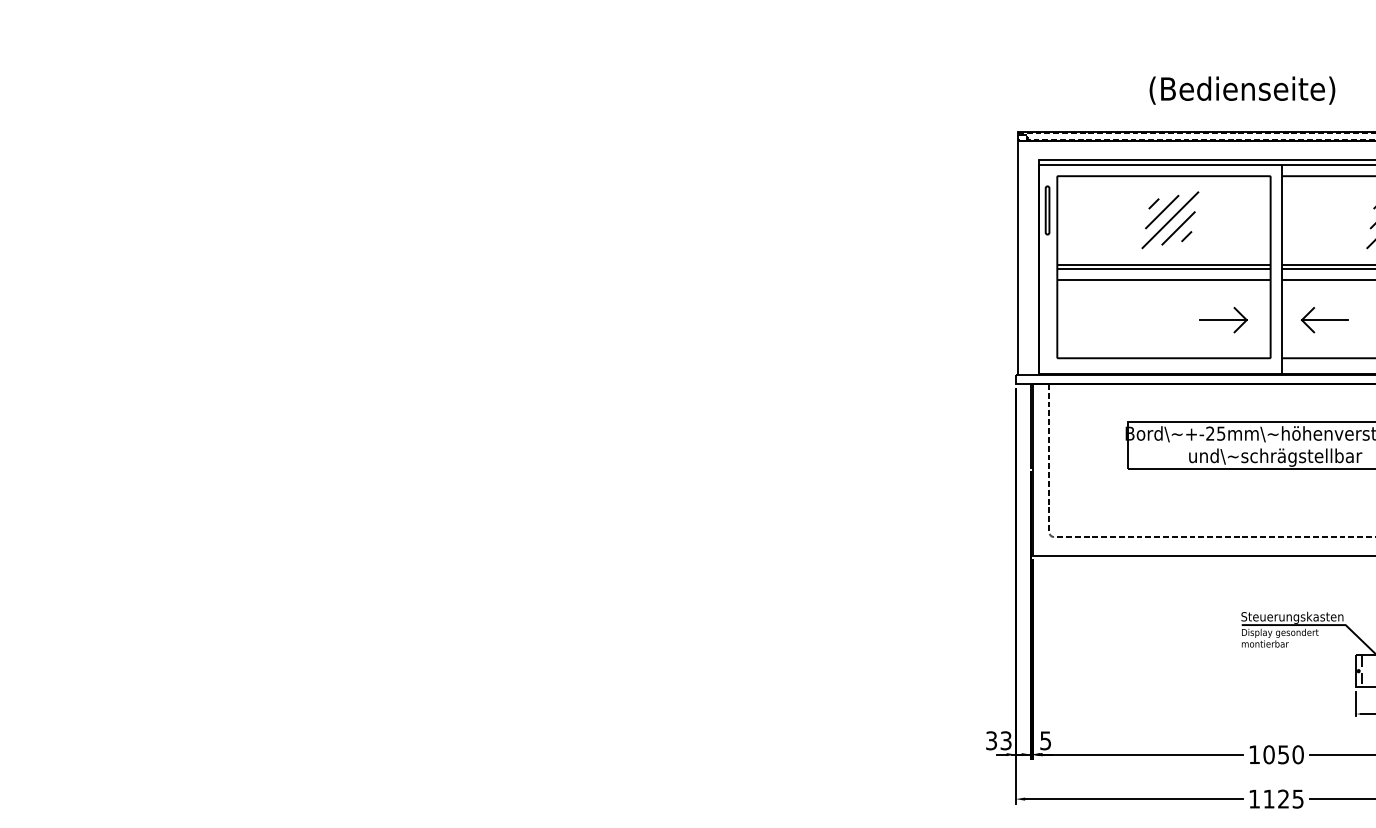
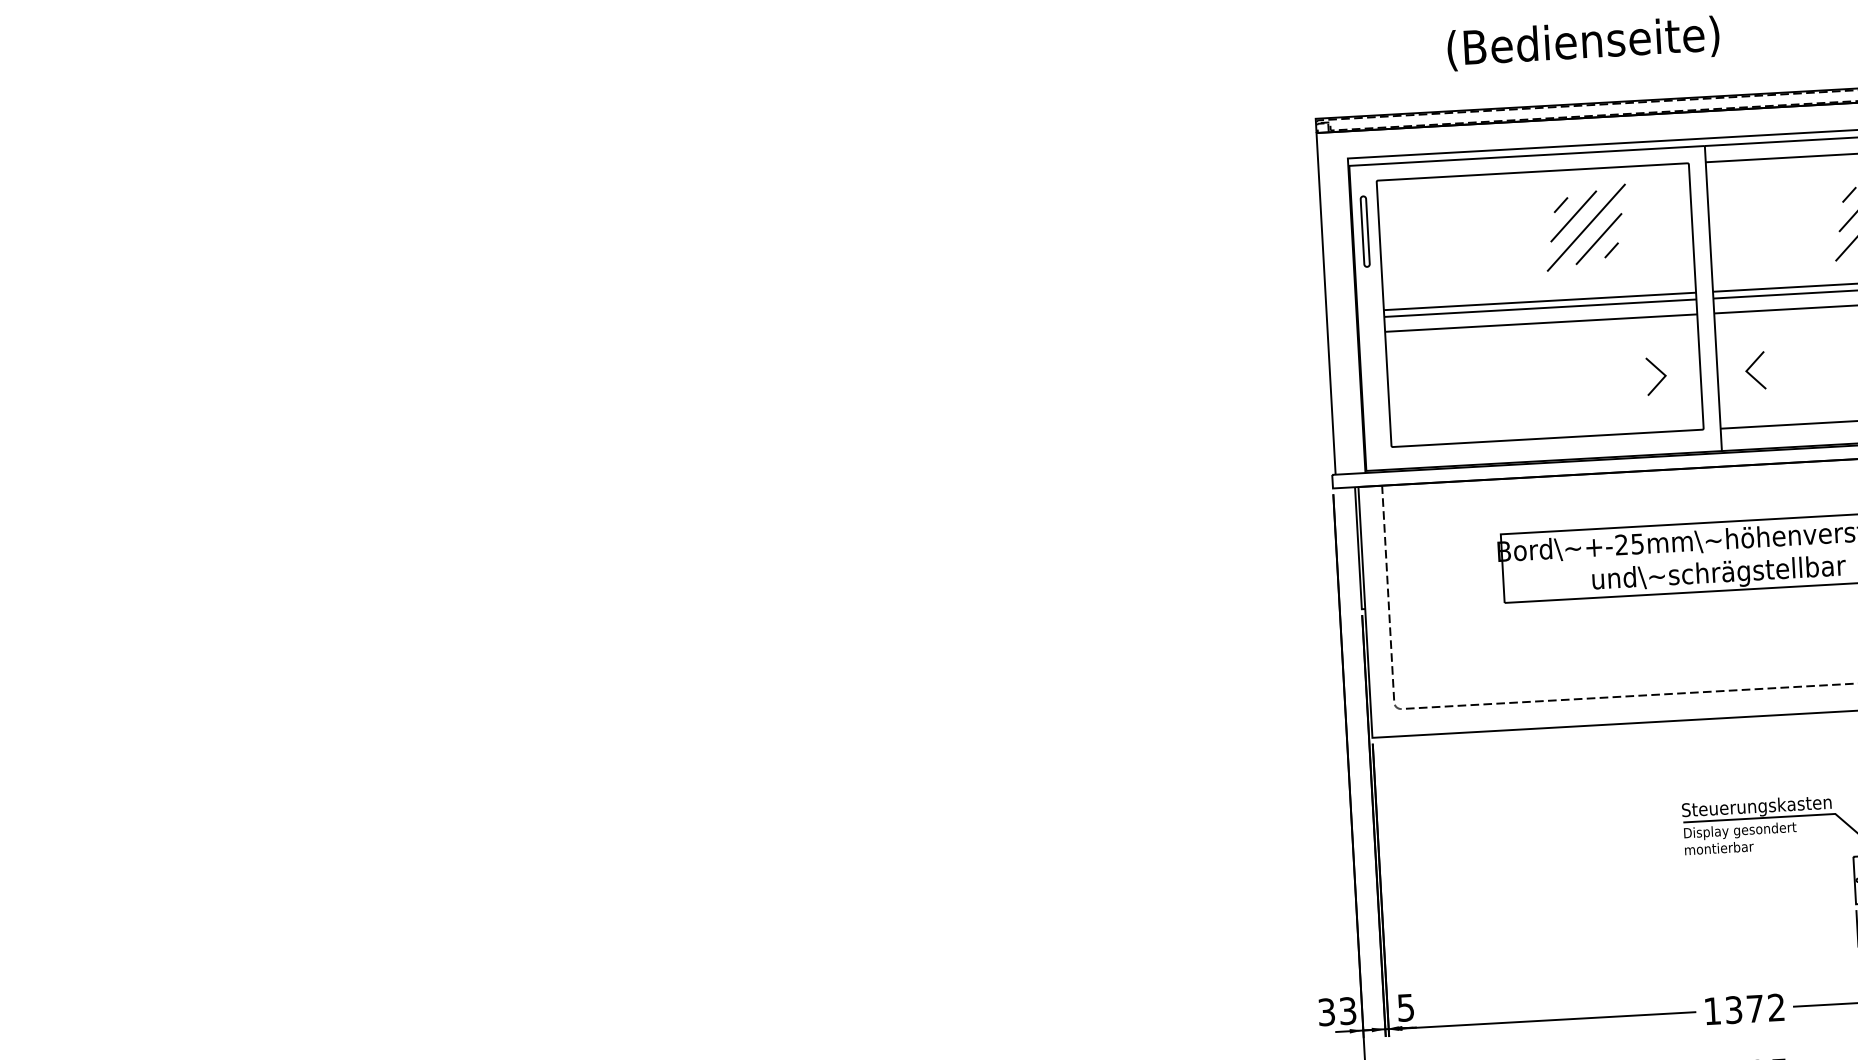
text: (1242, 90) -> (1583, 43), moved
part: (1170, 220) -> (1586, 228), moved
line: (1223, 320) -> (1631, 378), removed
line: (1324, 320) -> (1779, 369), removed
text: (1283, 754) -> (1754, 1008), 1050 -> 1372

